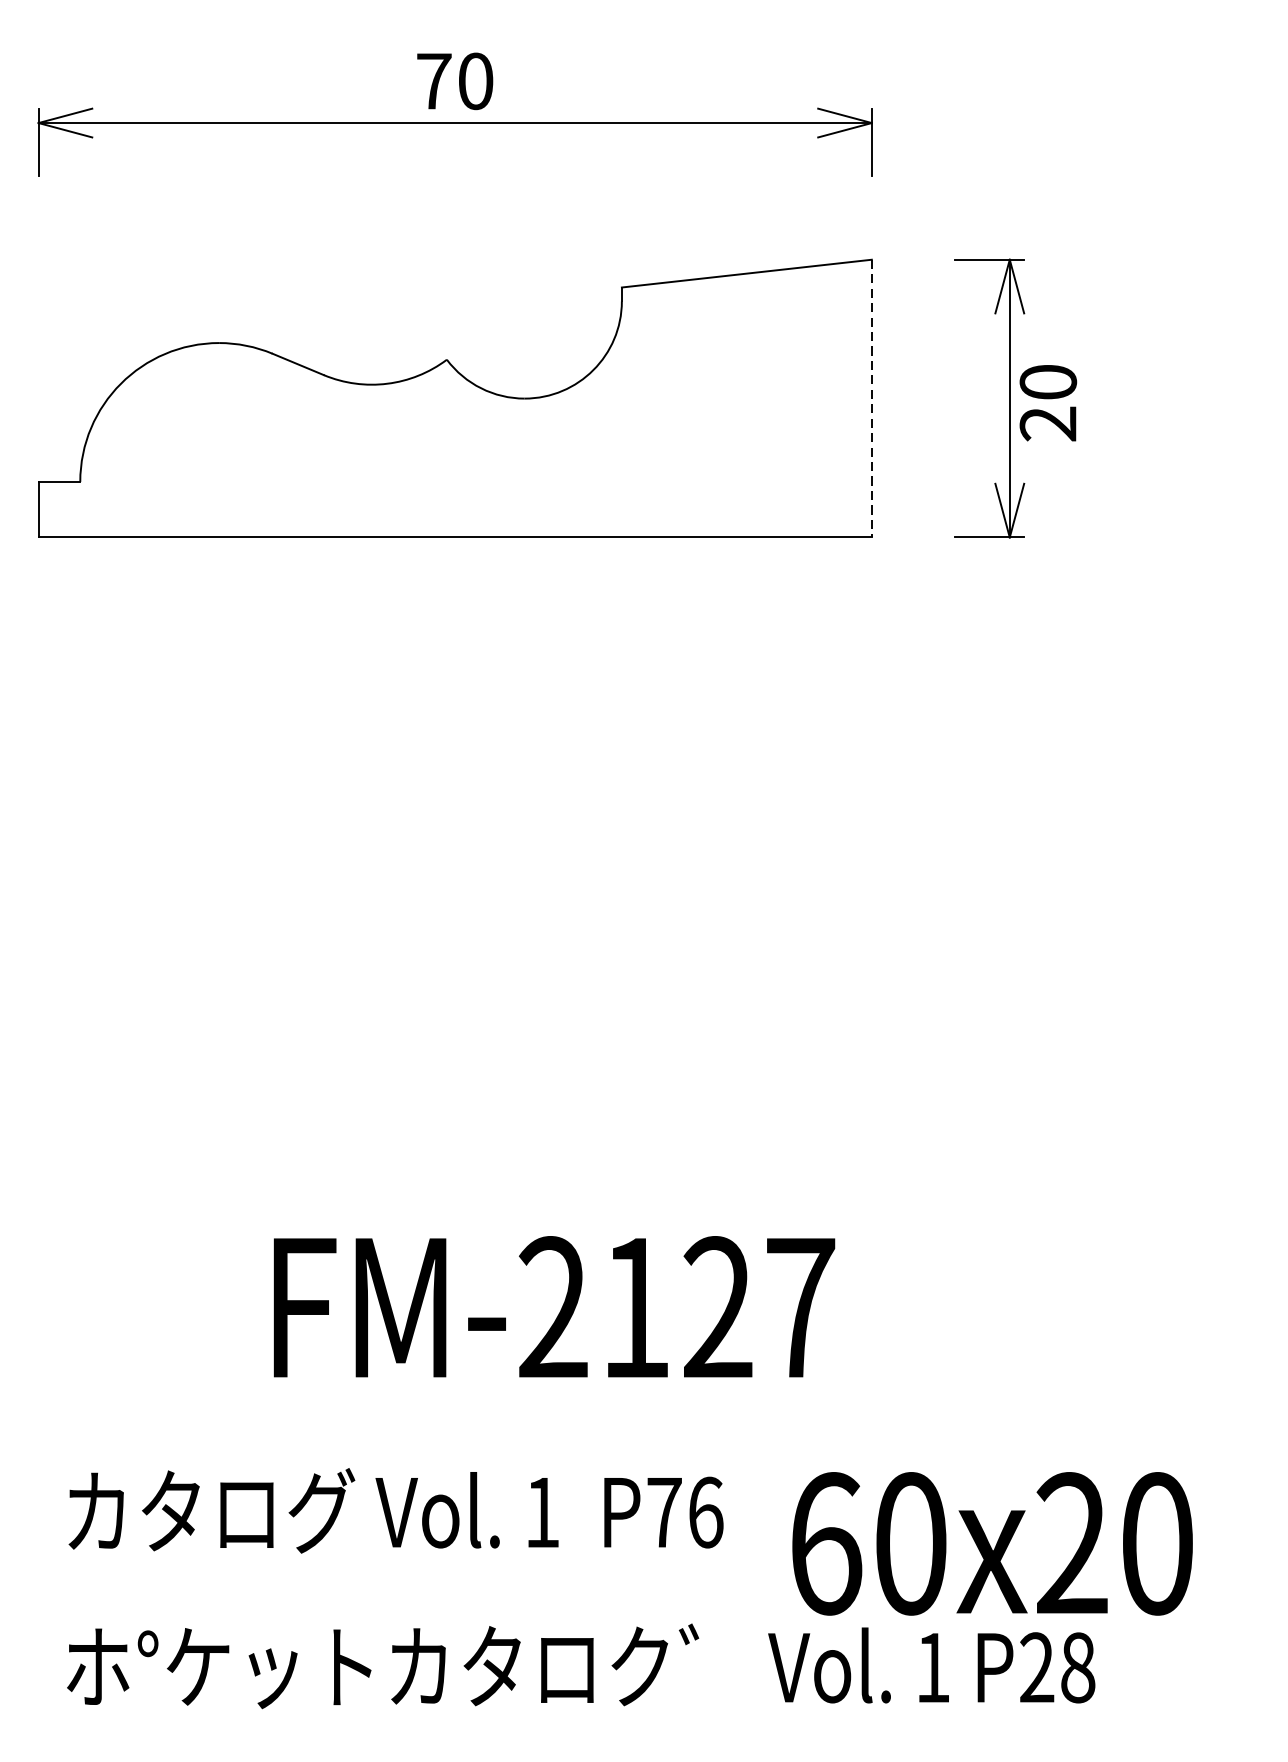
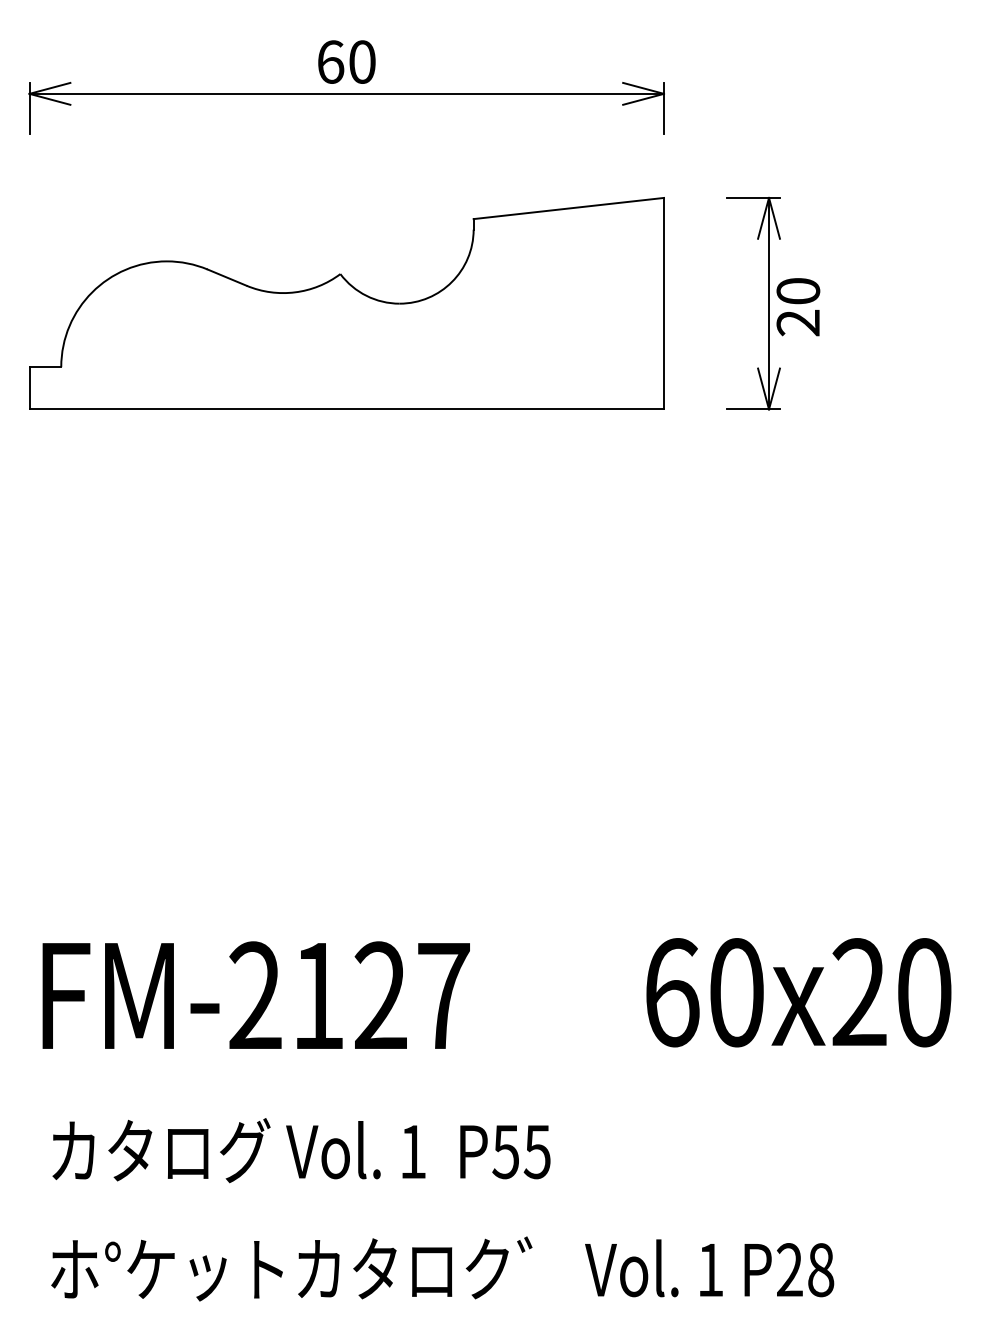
text: (433, 80) -> (330, 61), 70 -> 60
line: (871, 398) -> (663, 303), dashed -> solid
text: (553, 1305) -> (255, 994), moved
text: (684, 1512) -> (521, 1151), P76 -> P55
text: (992, 1543) -> (798, 992), moved

